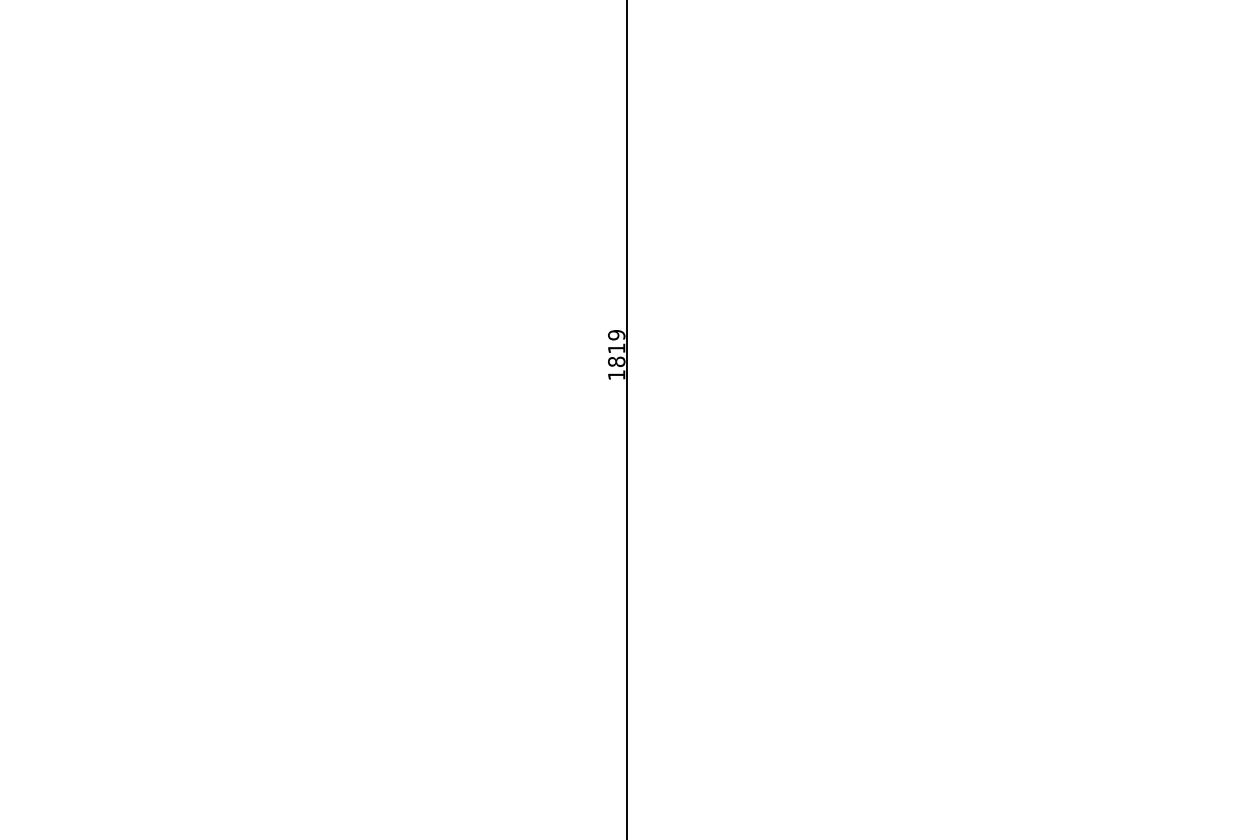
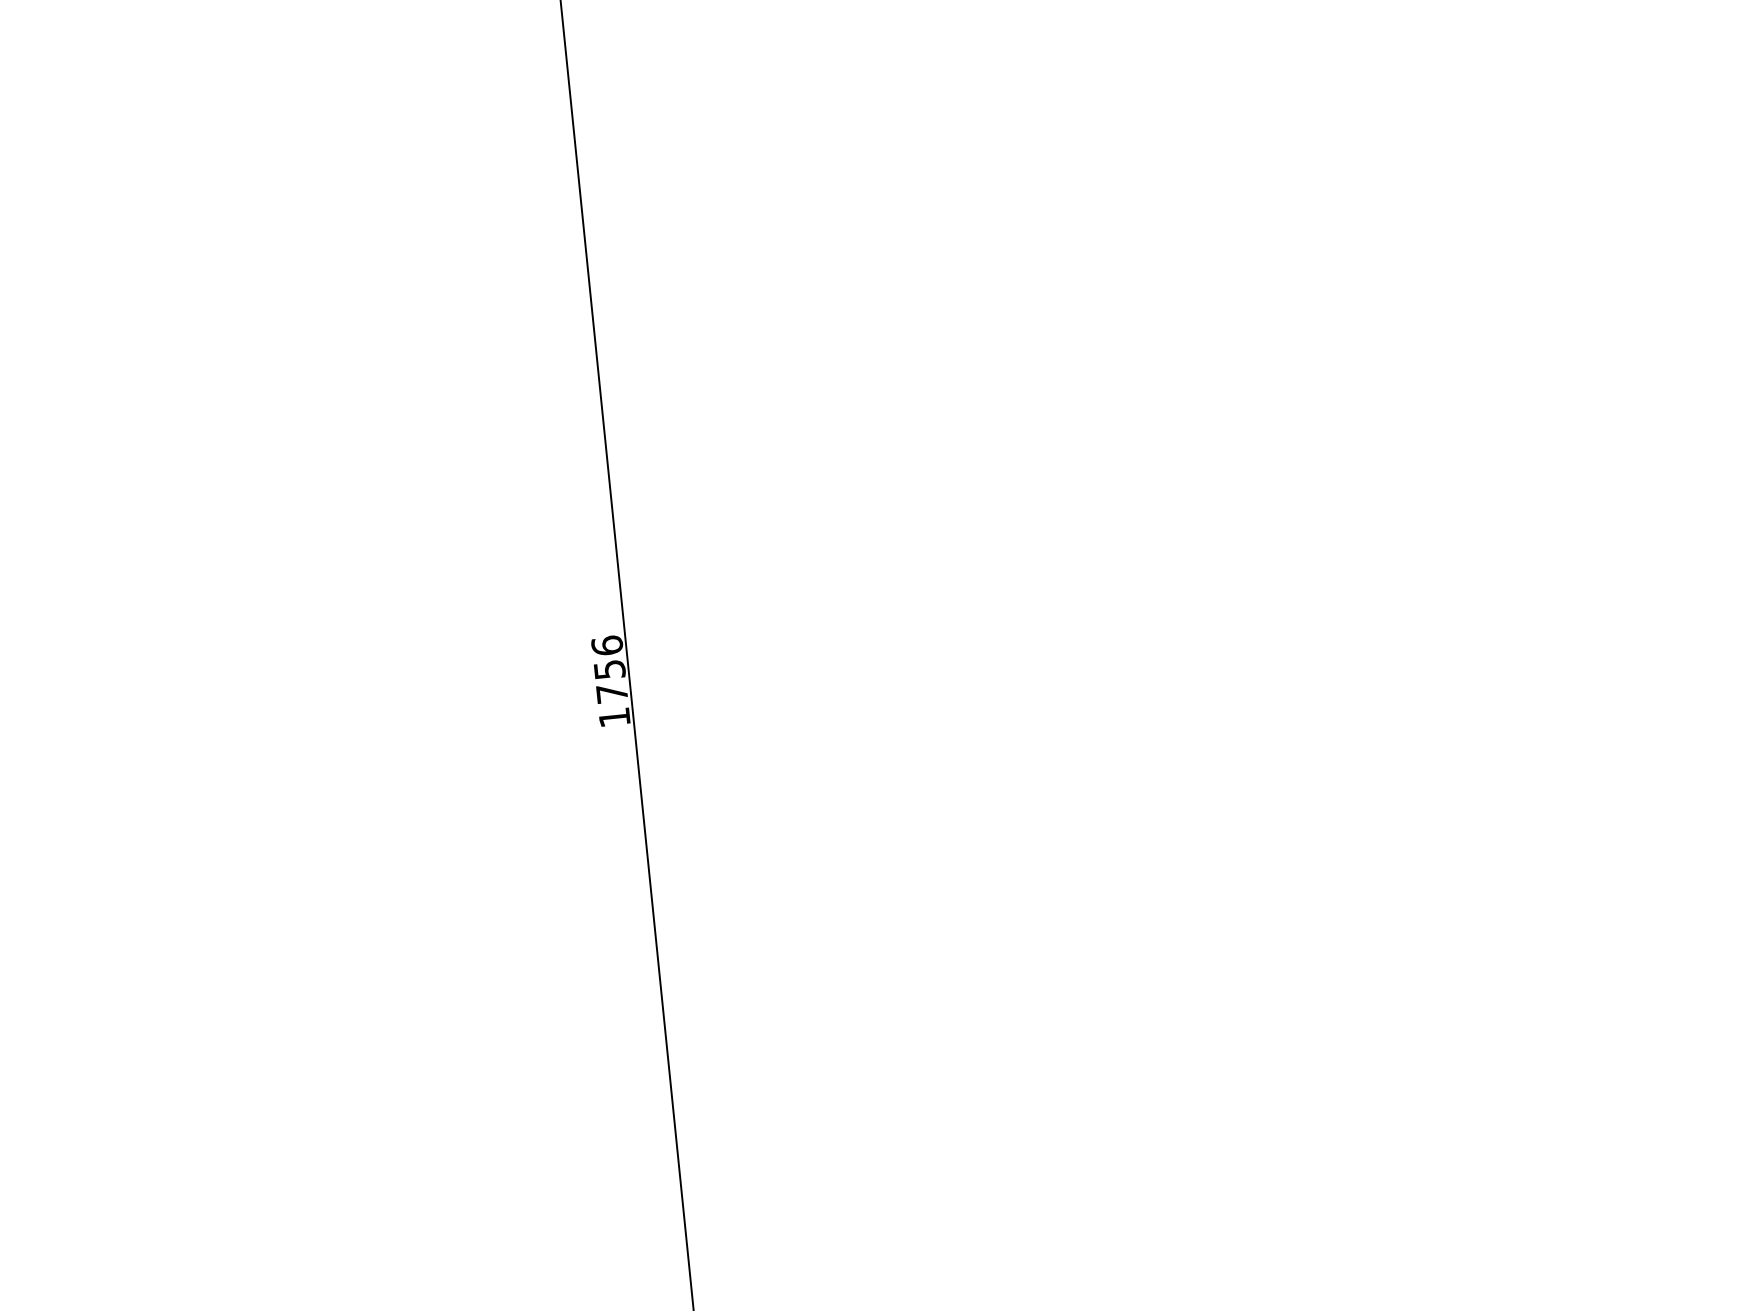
text: (616, 348) -> (609, 669), 1819 -> 1756

